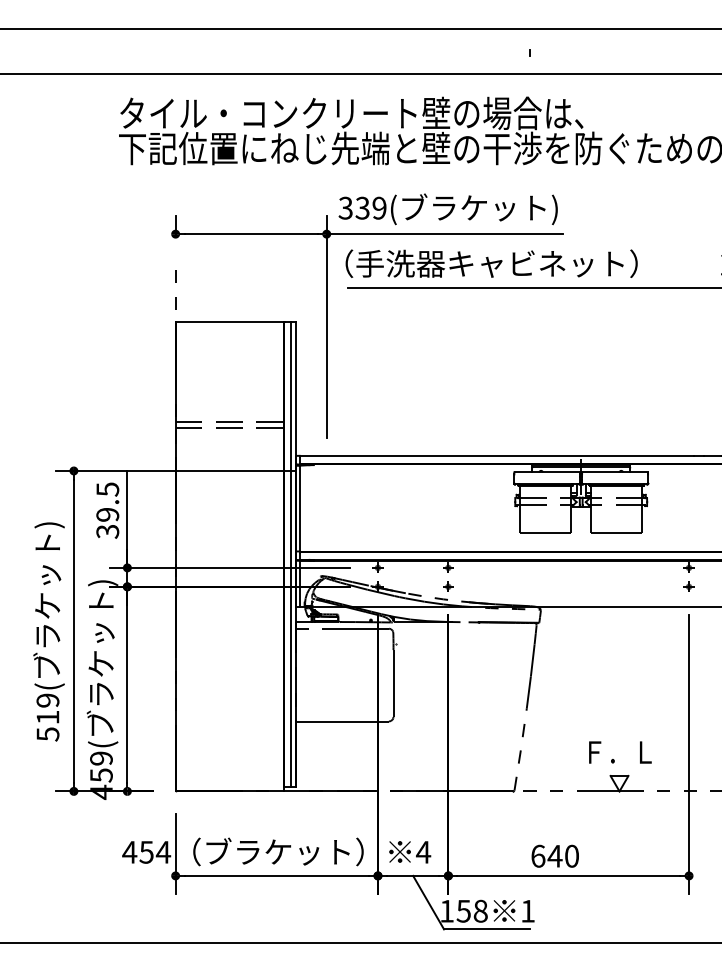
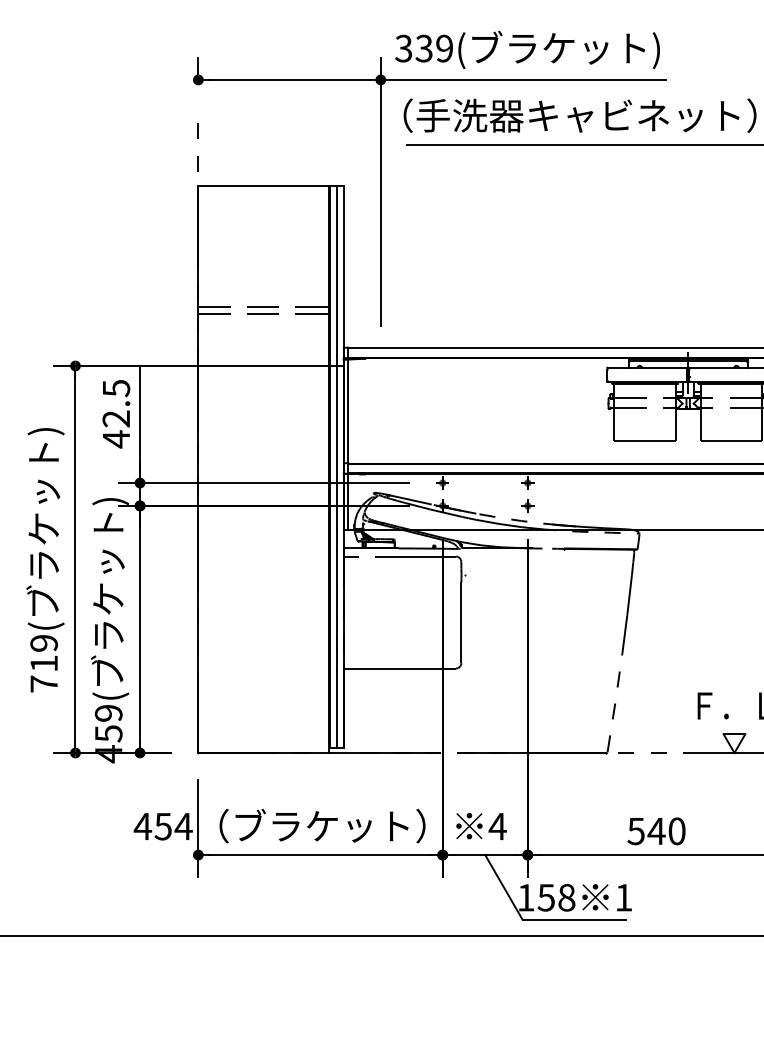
text: (107, 523) -> (116, 429), 39.5 -> 42.5
text: (47, 734) -> (43, 684), 519( -> 719(
text: (538, 855) -> (636, 830), 640 -> 540

